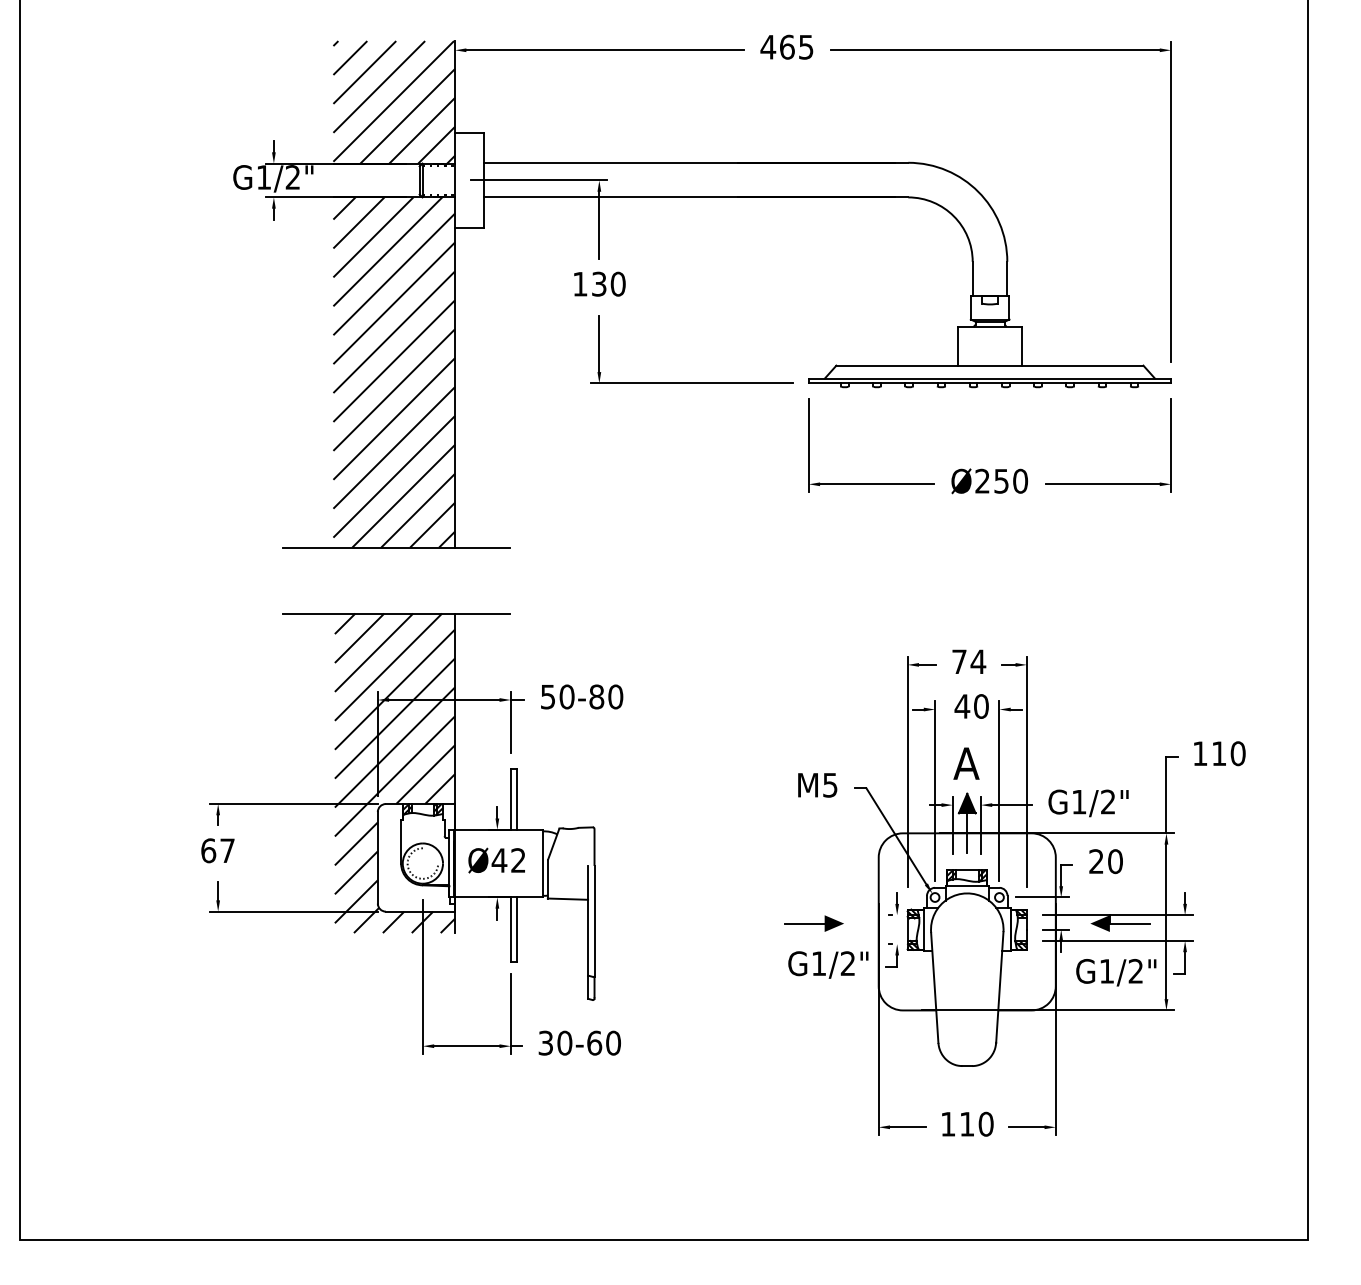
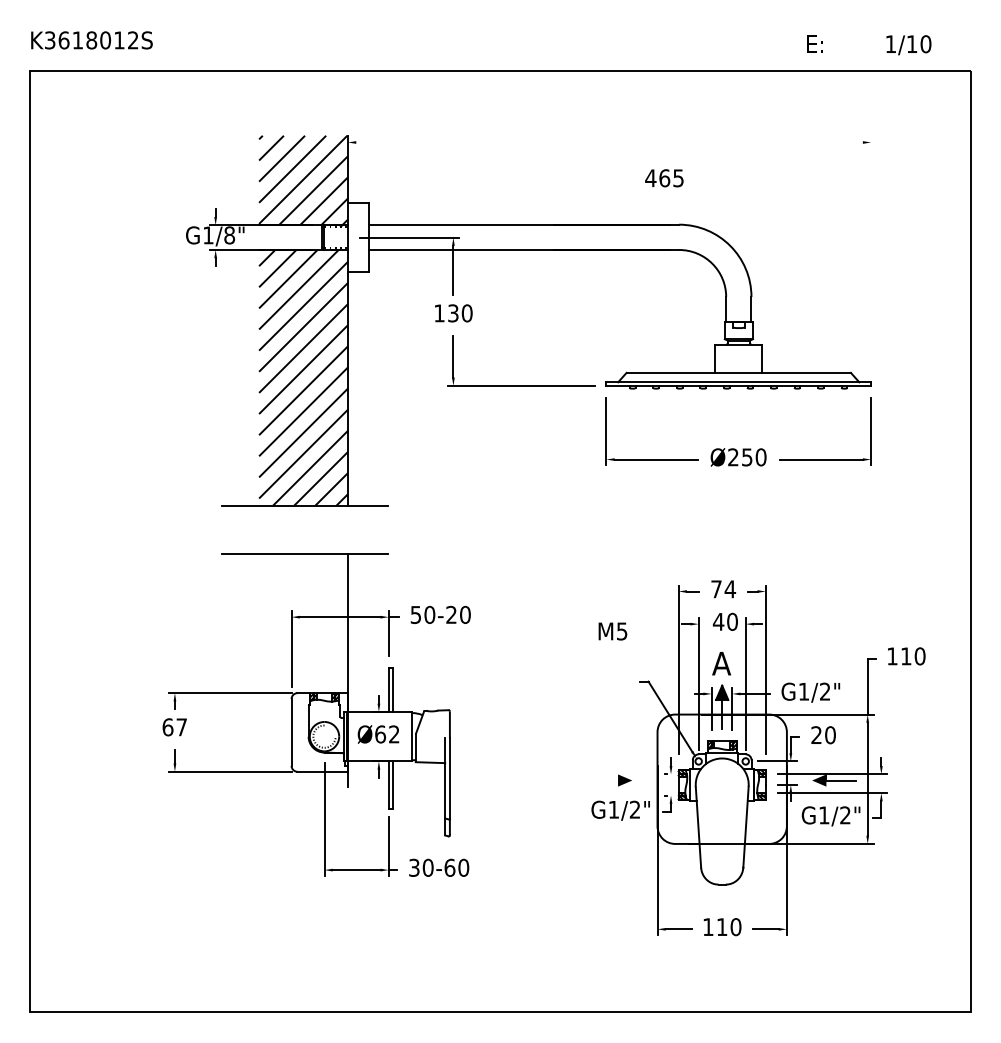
text: (786, 47) -> (664, 178), moved
line: (604, 50) -> (457, 142), removed
line: (995, 50) -> (742, 142), removed
text: (292, 177) -> (229, 235), G1/2" -> G1/8"
line: (1171, 202) -> (871, 253), removed
text: (596, 696) -> (451, 614), 50-80 -> 50-20
hatch: (395, 773) -> (304, 670), removed
text: (817, 785) -> (612, 631), moved
text: (499, 860) -> (380, 734), Ø42 -> Ø62
line: (804, 923) -> (603, 780), removed

